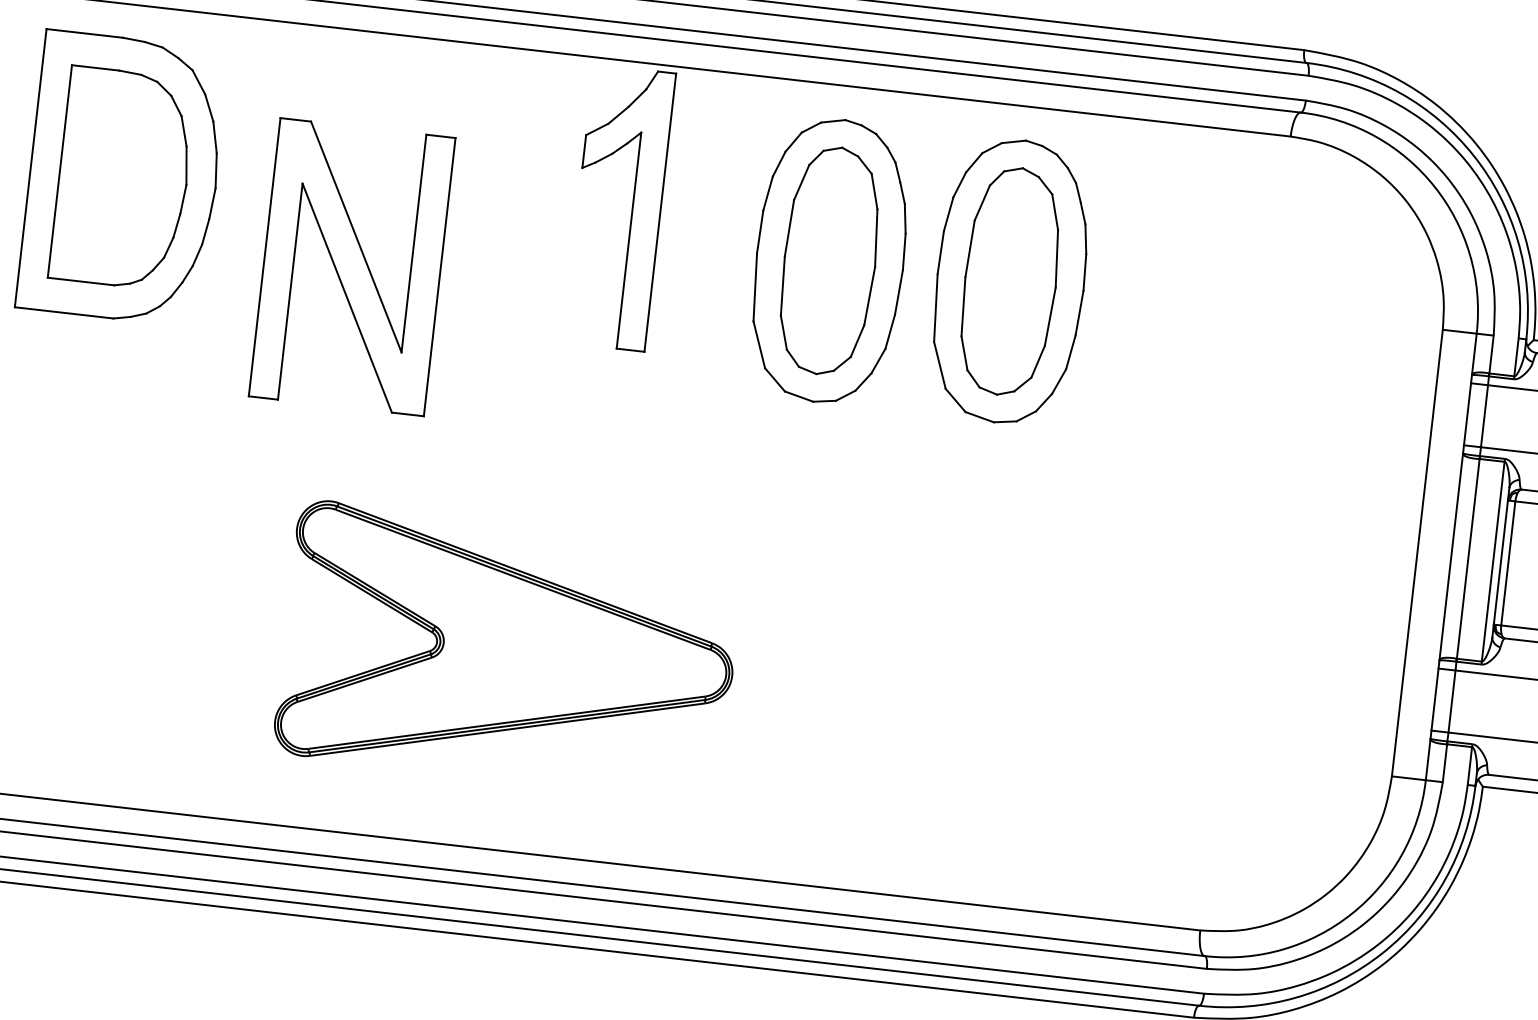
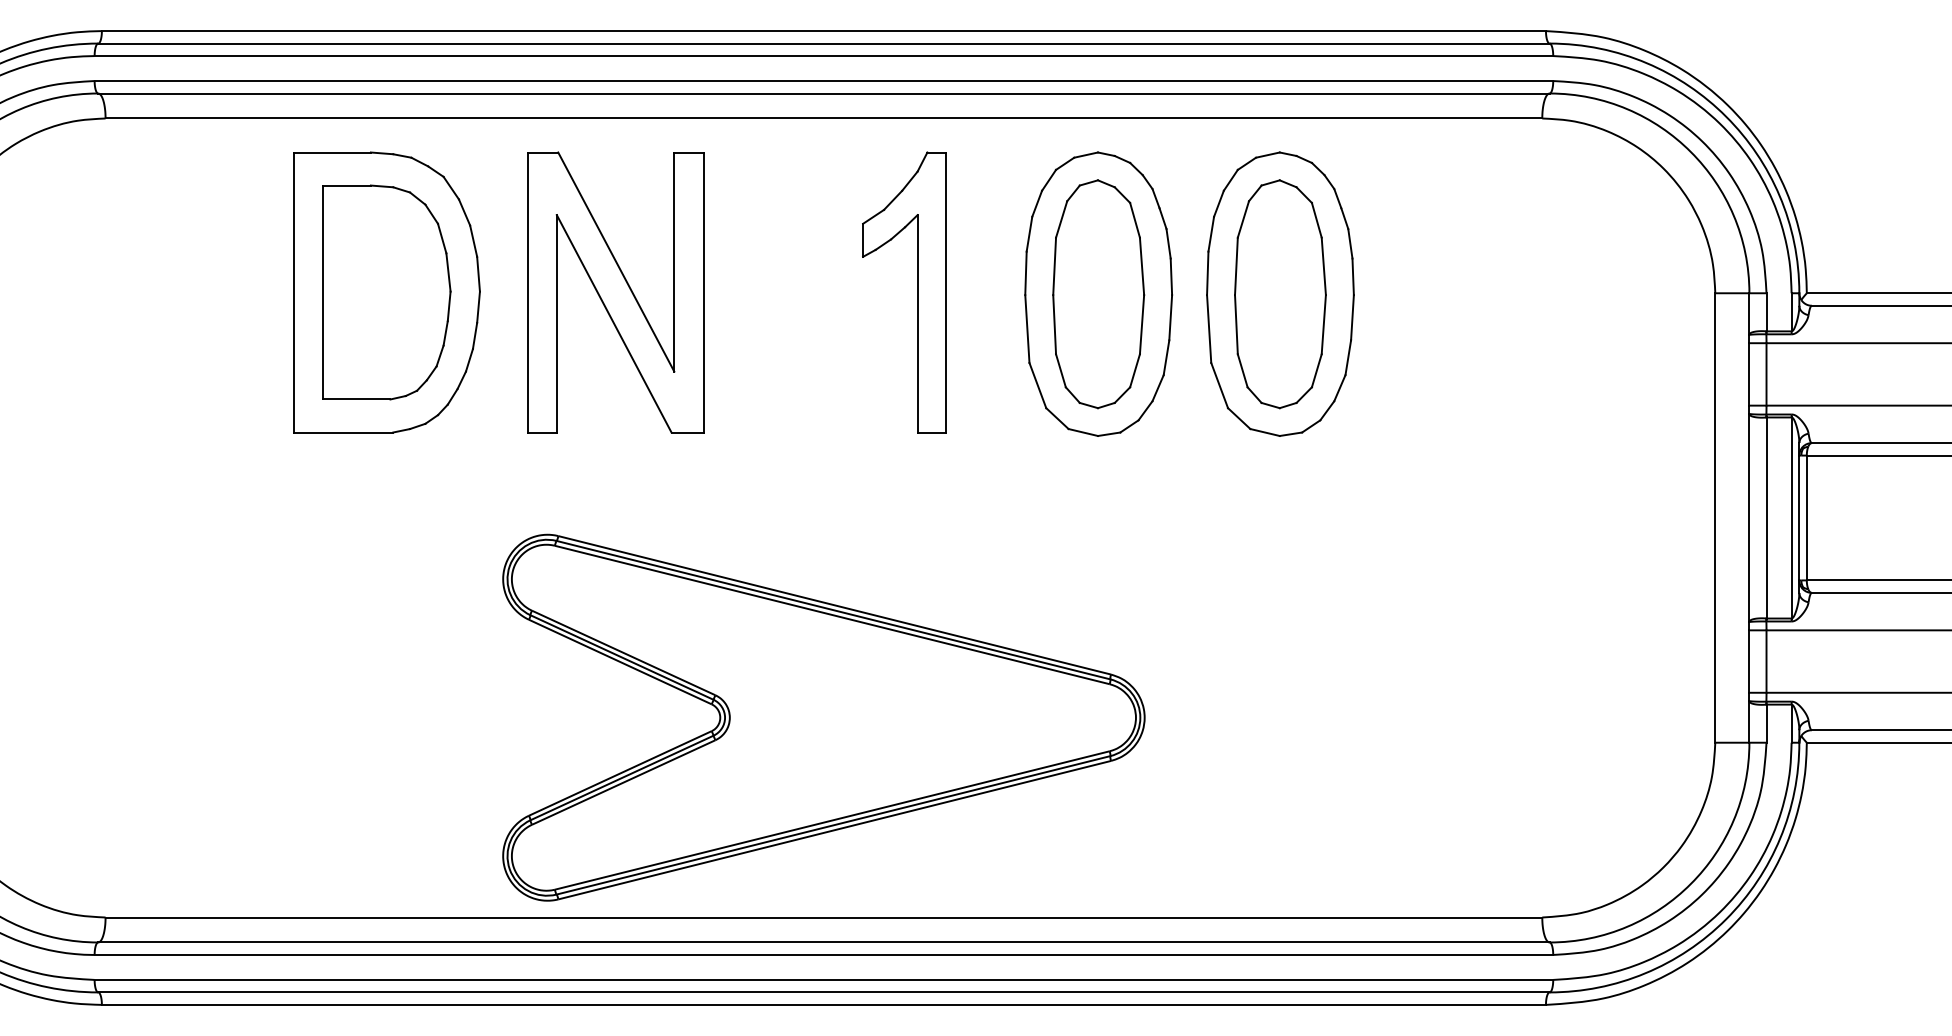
part: (632, 209) -> (917, 292), moved
part: (352, 267) -> (615, 292), moved
part: (508, 650) -> (823, 717), size x1.43

